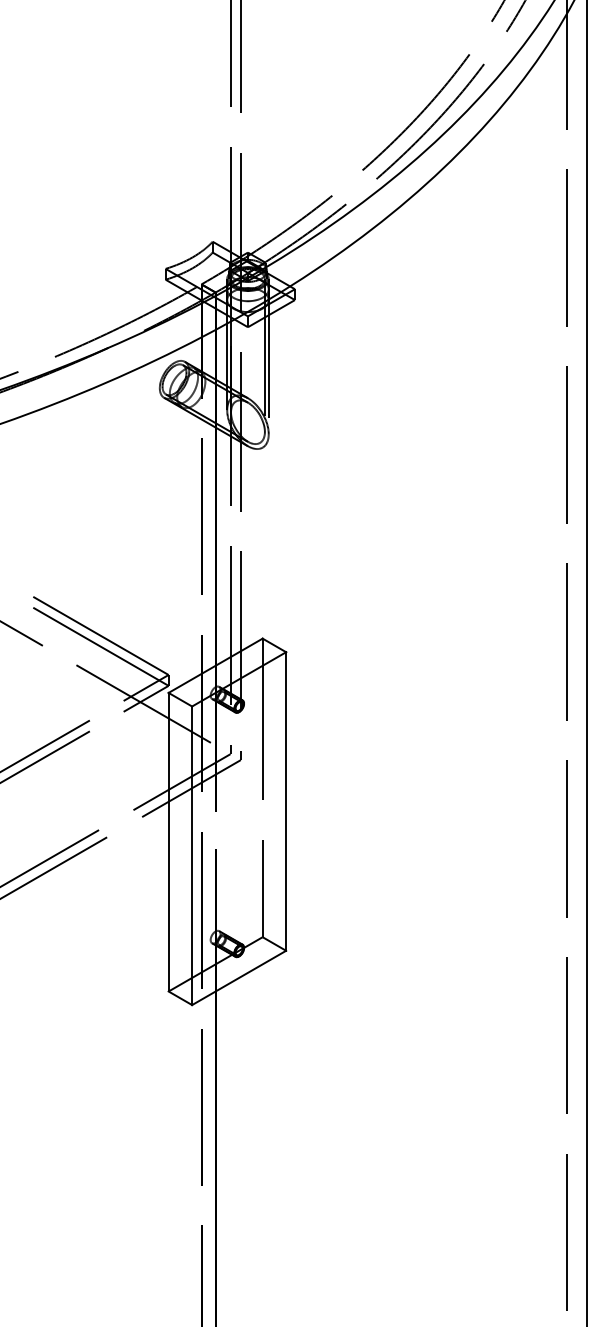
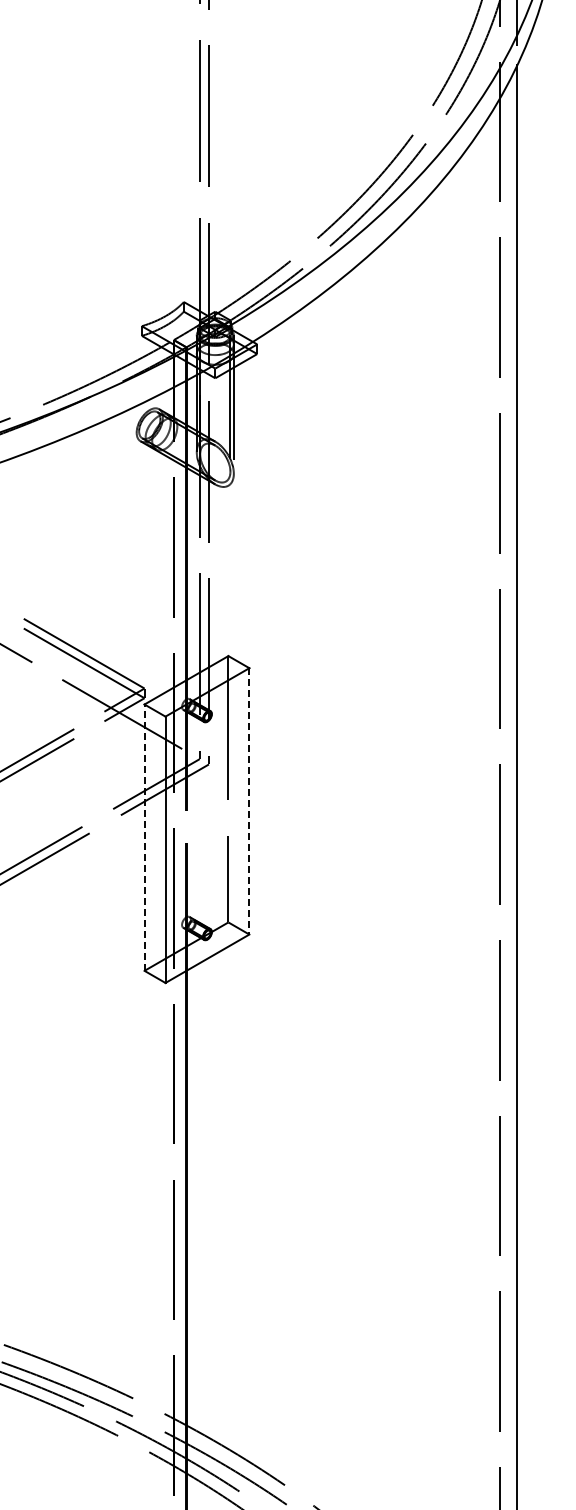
line: (286, 801) -> (249, 801), solid -> dashed
line: (168, 841) -> (144, 837), solid -> dashed

